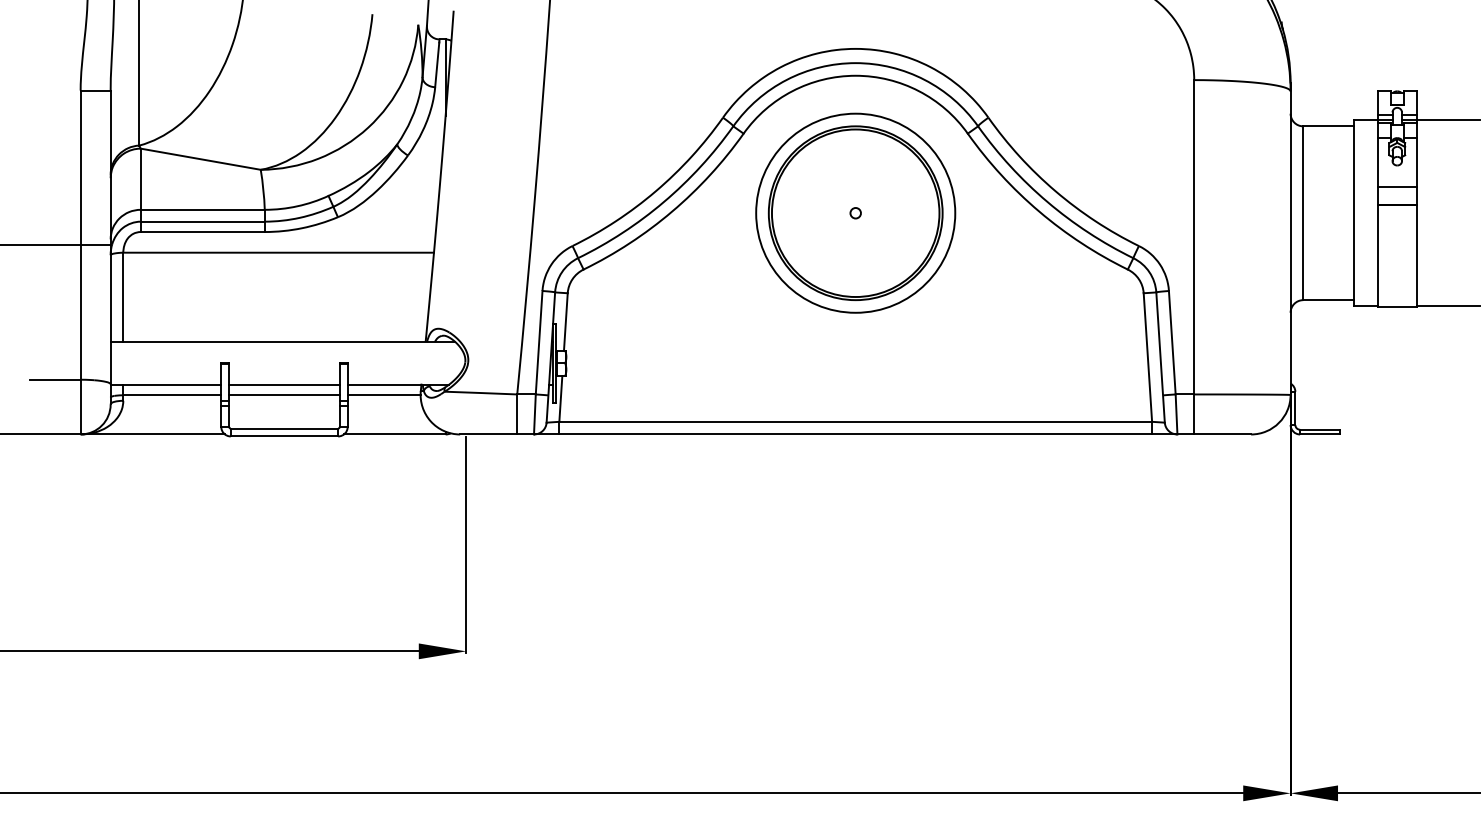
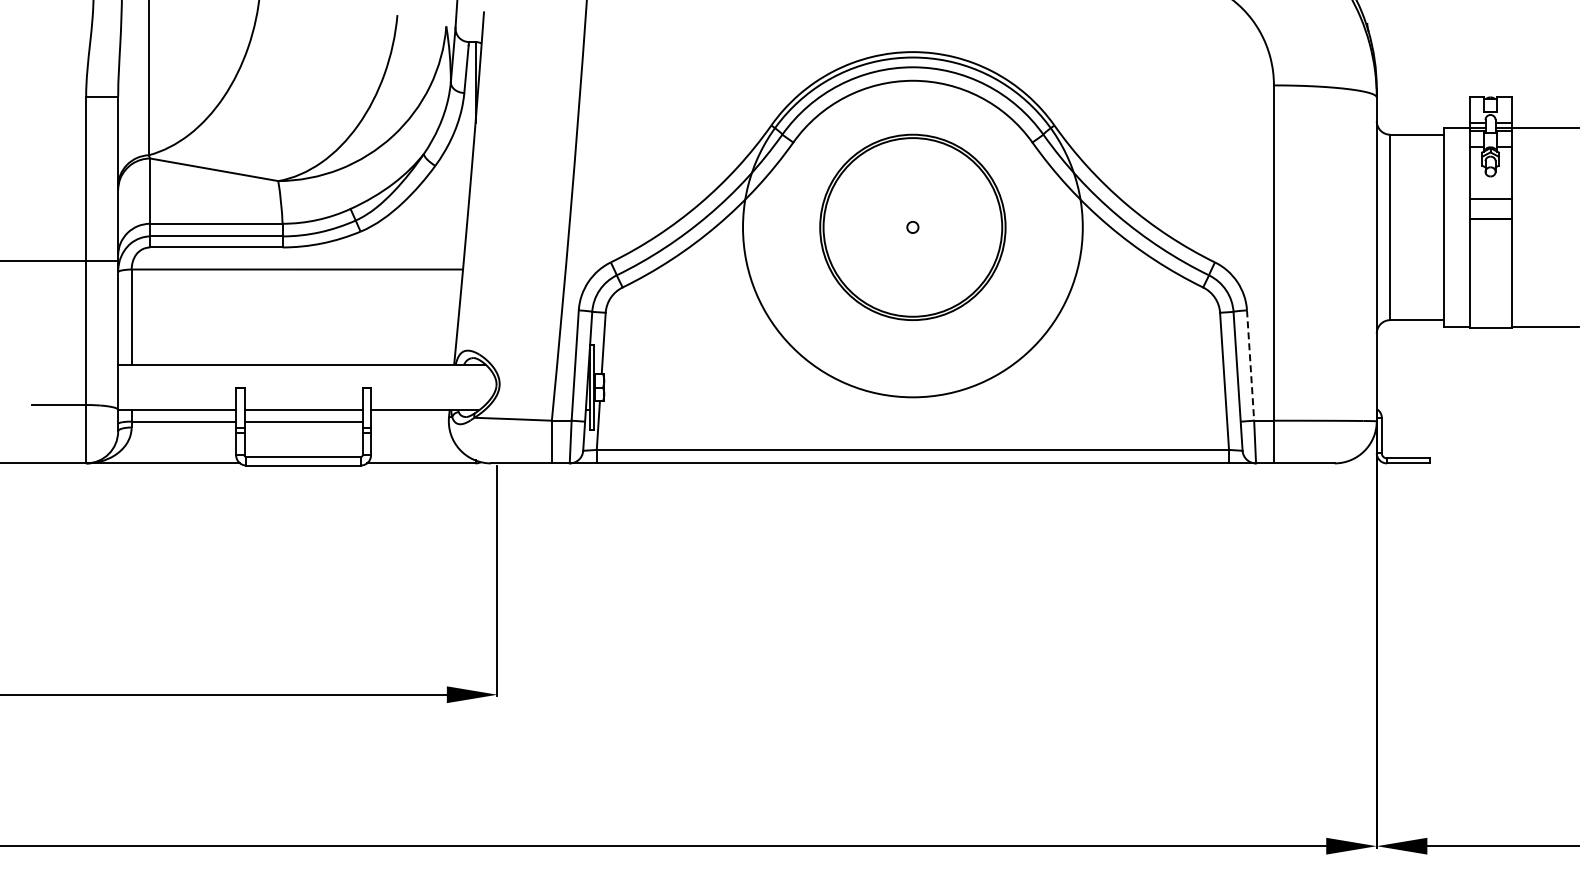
circle: (855, 213) -> (912, 227), size x1.6
line: (1172, 343) -> (1250, 366), solid -> dashed
line: (384, 395) -> (410, 421), removed

